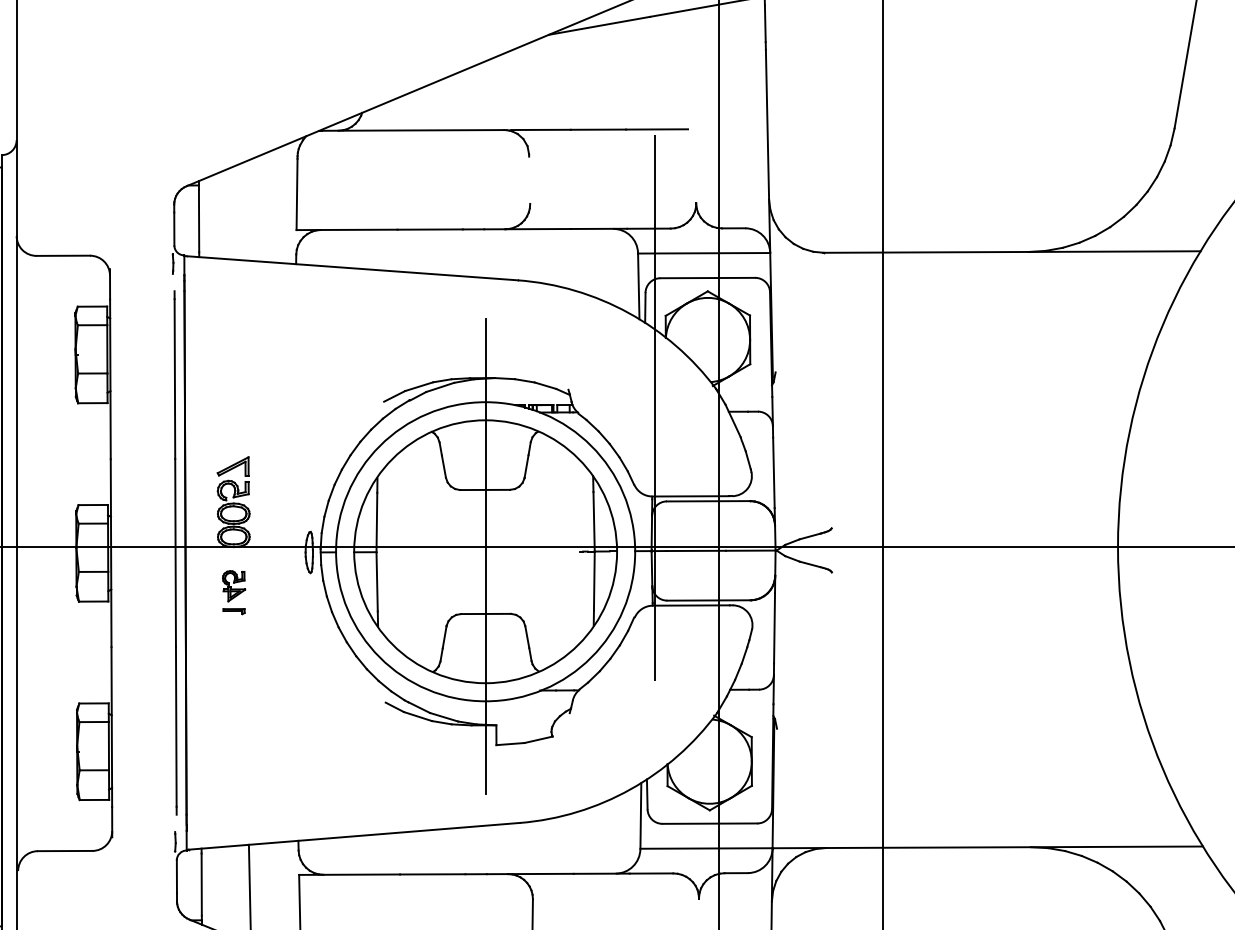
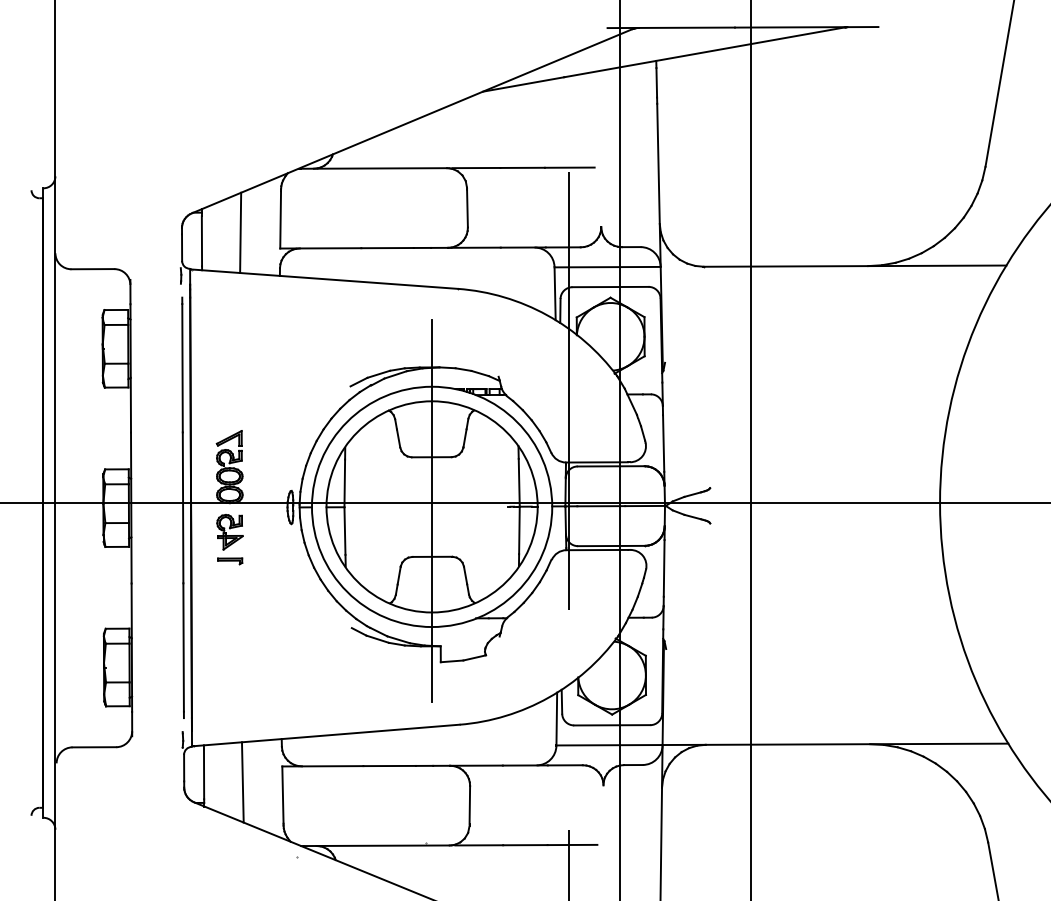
line: (529, 180) -> (467, 208), added
line: (247, 210) -> (240, 232), added
part: (233, 592) -> (229, 539), size x1.43

